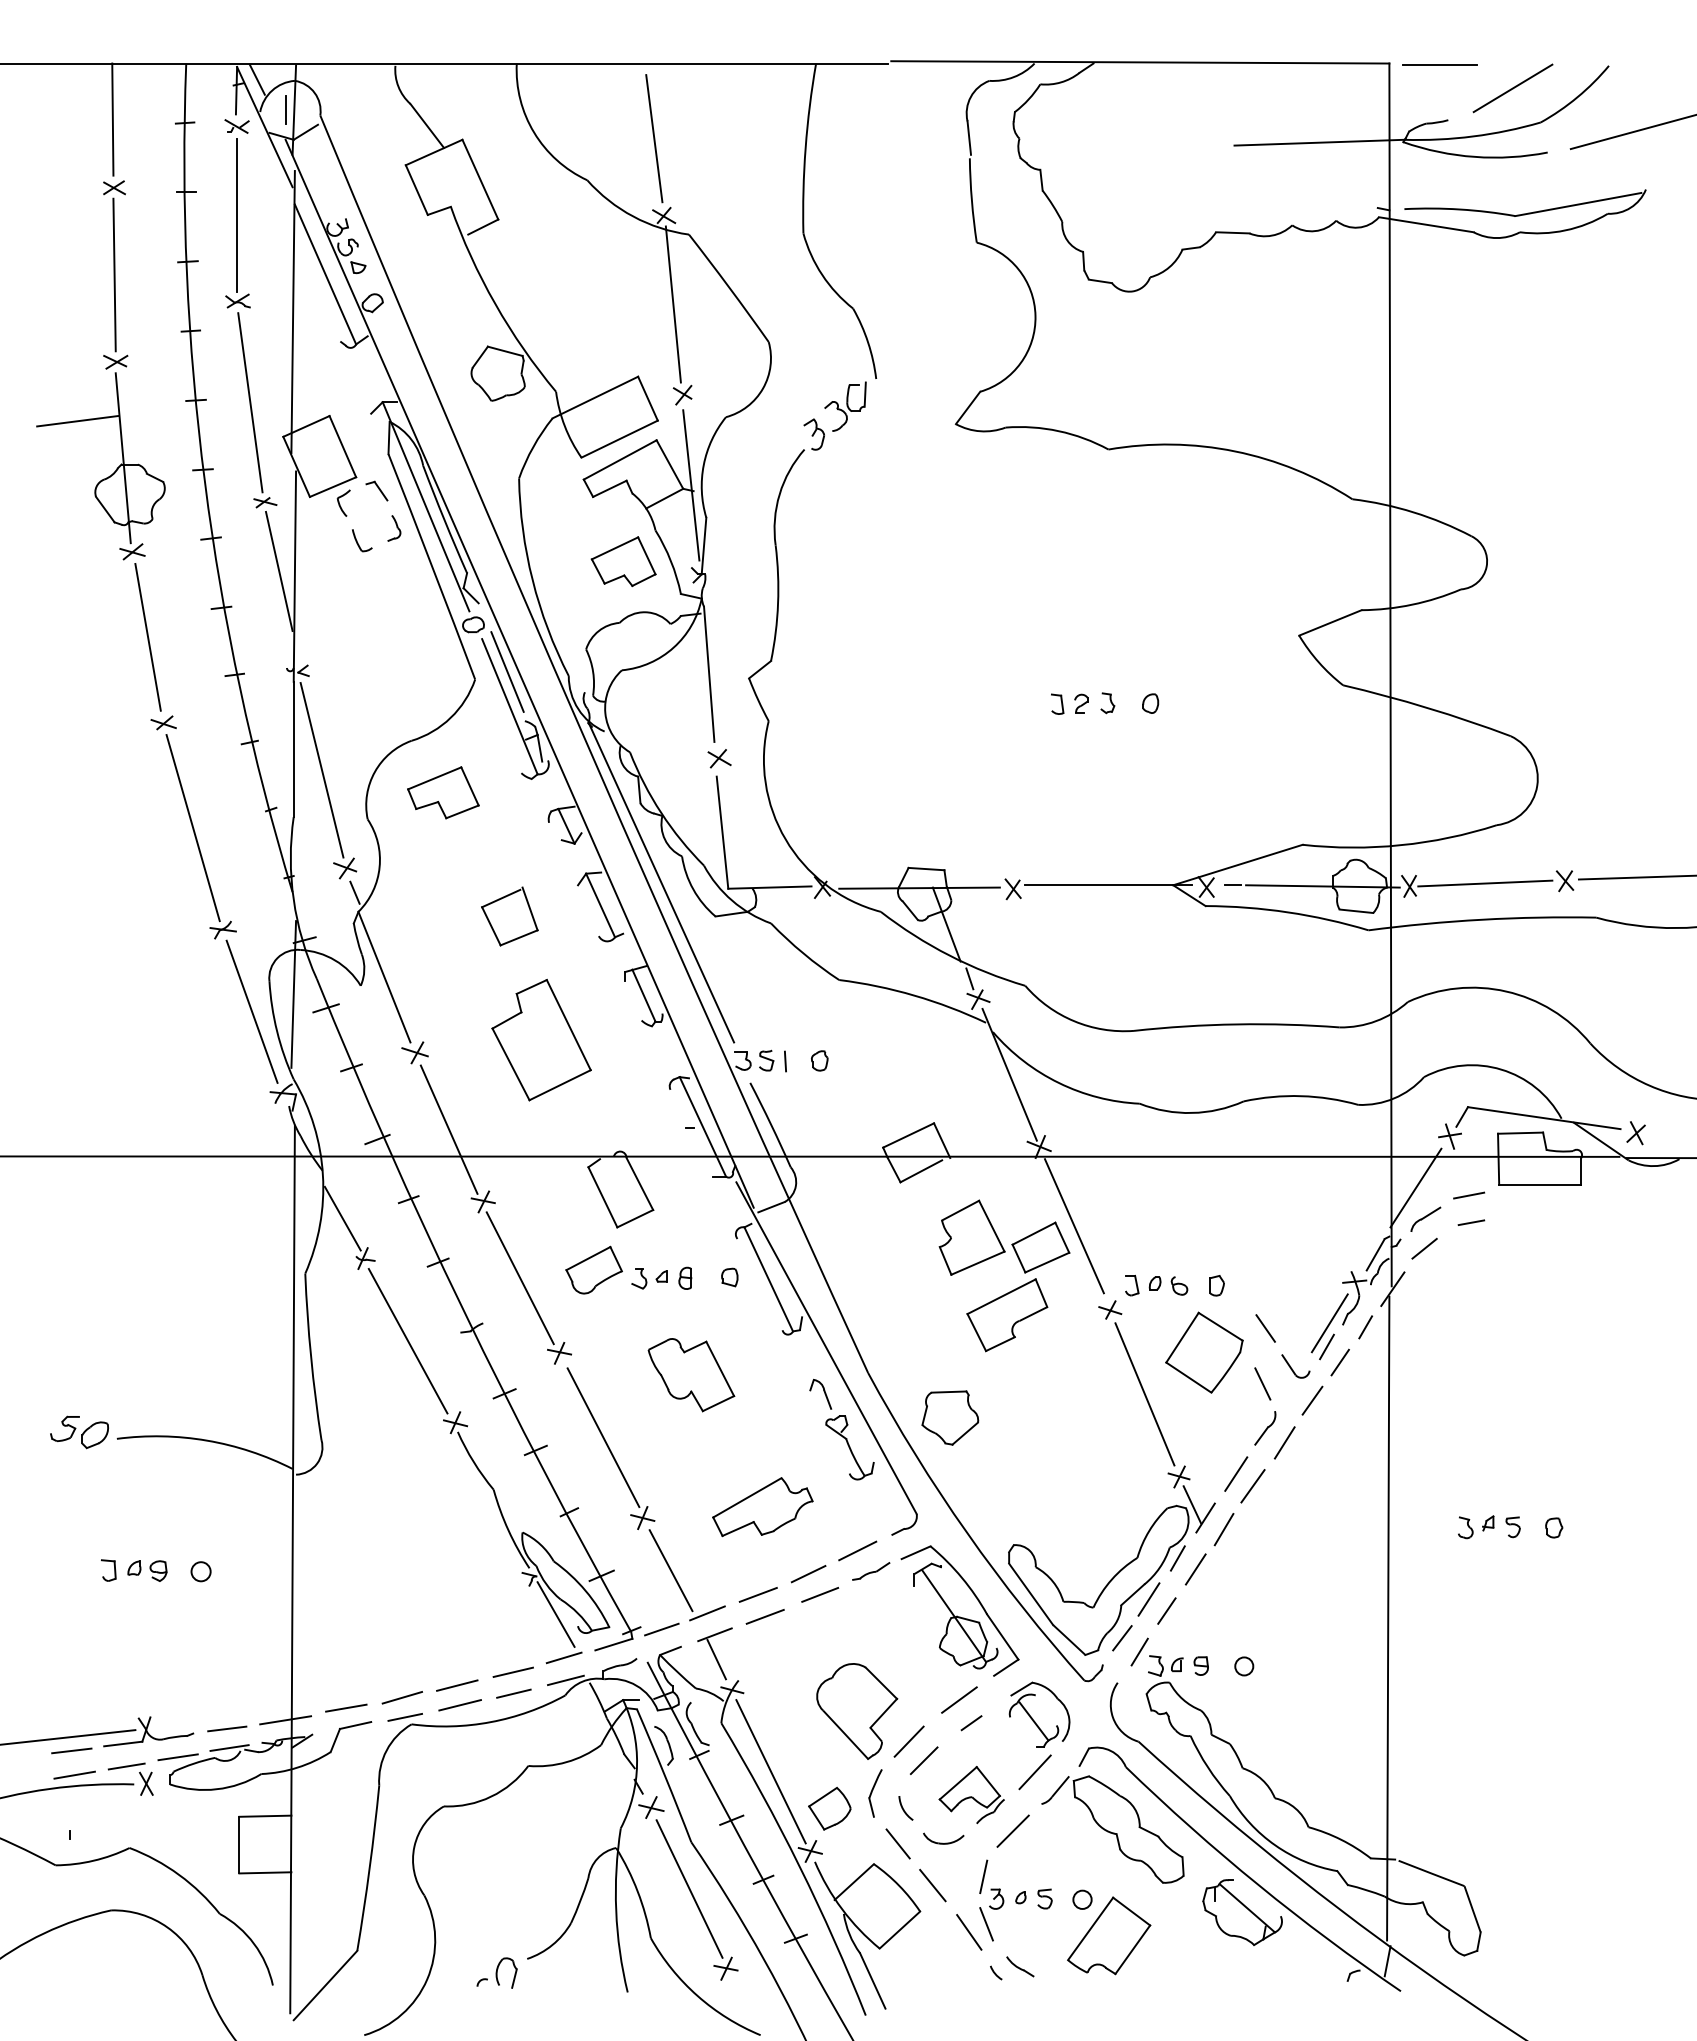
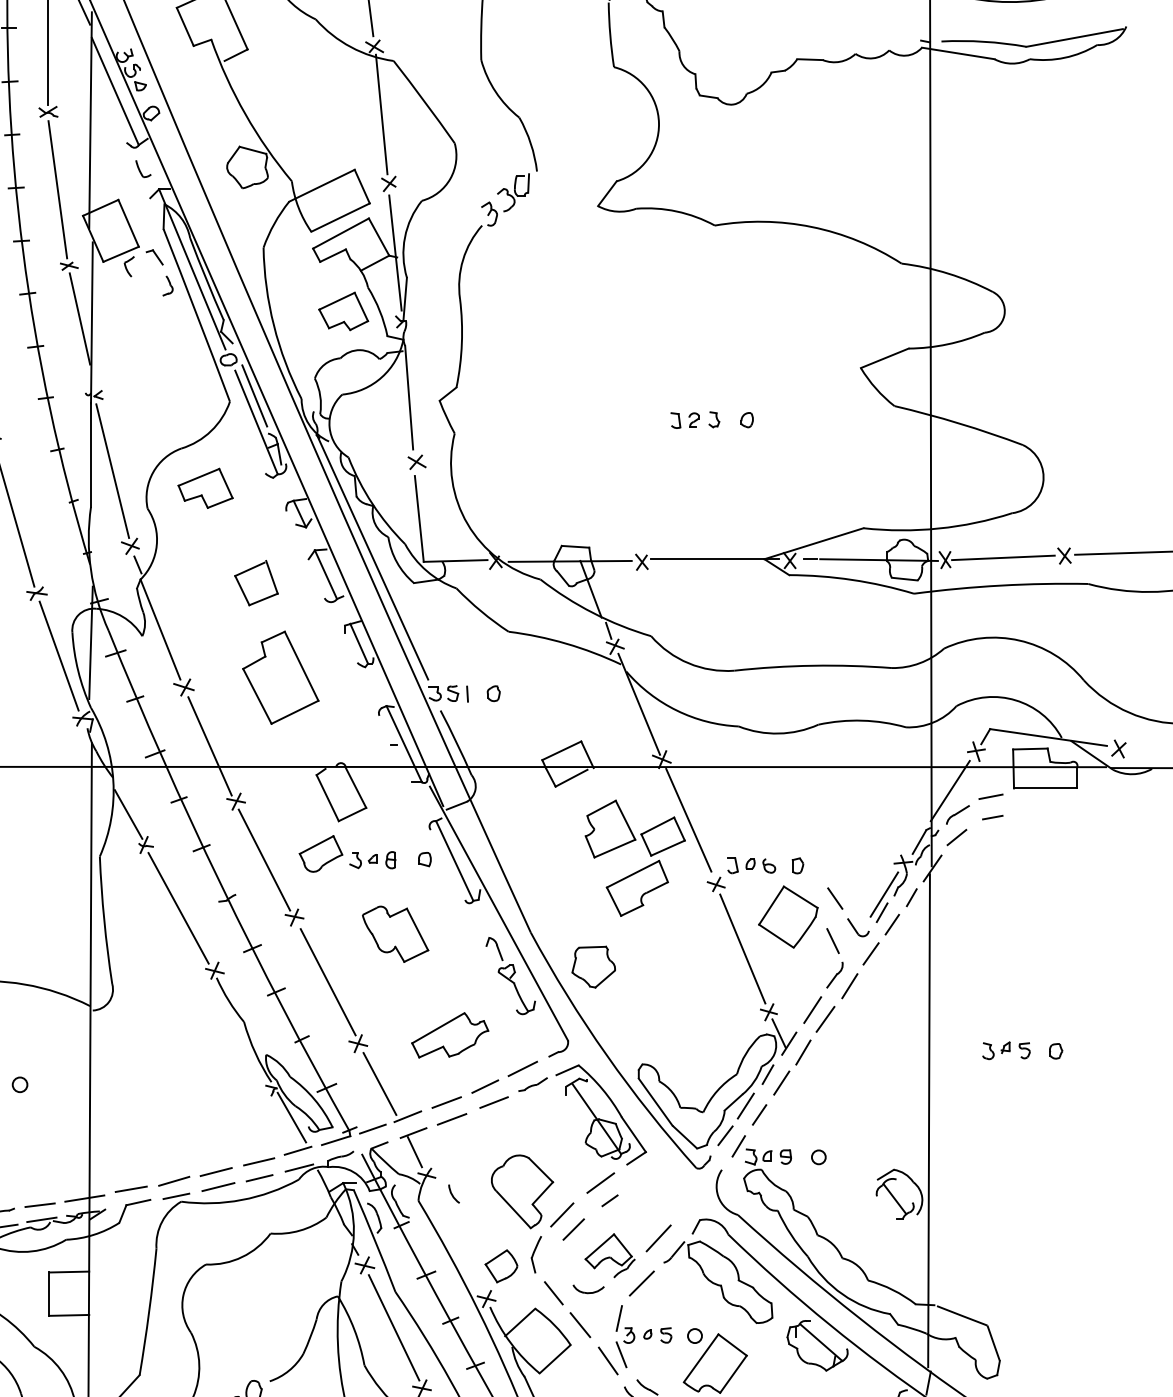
part: (362, 540) -> (143, 168), moved
part: (1032, 1717) -> (894, 1196), moved
line: (770, 1771) -> (456, 1237), removed
arc: (904, 1809) -> (453, 1194), moved

